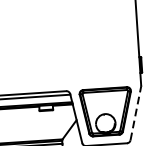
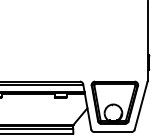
line: (136, 113) -> (141, 105), dashed -> solid

